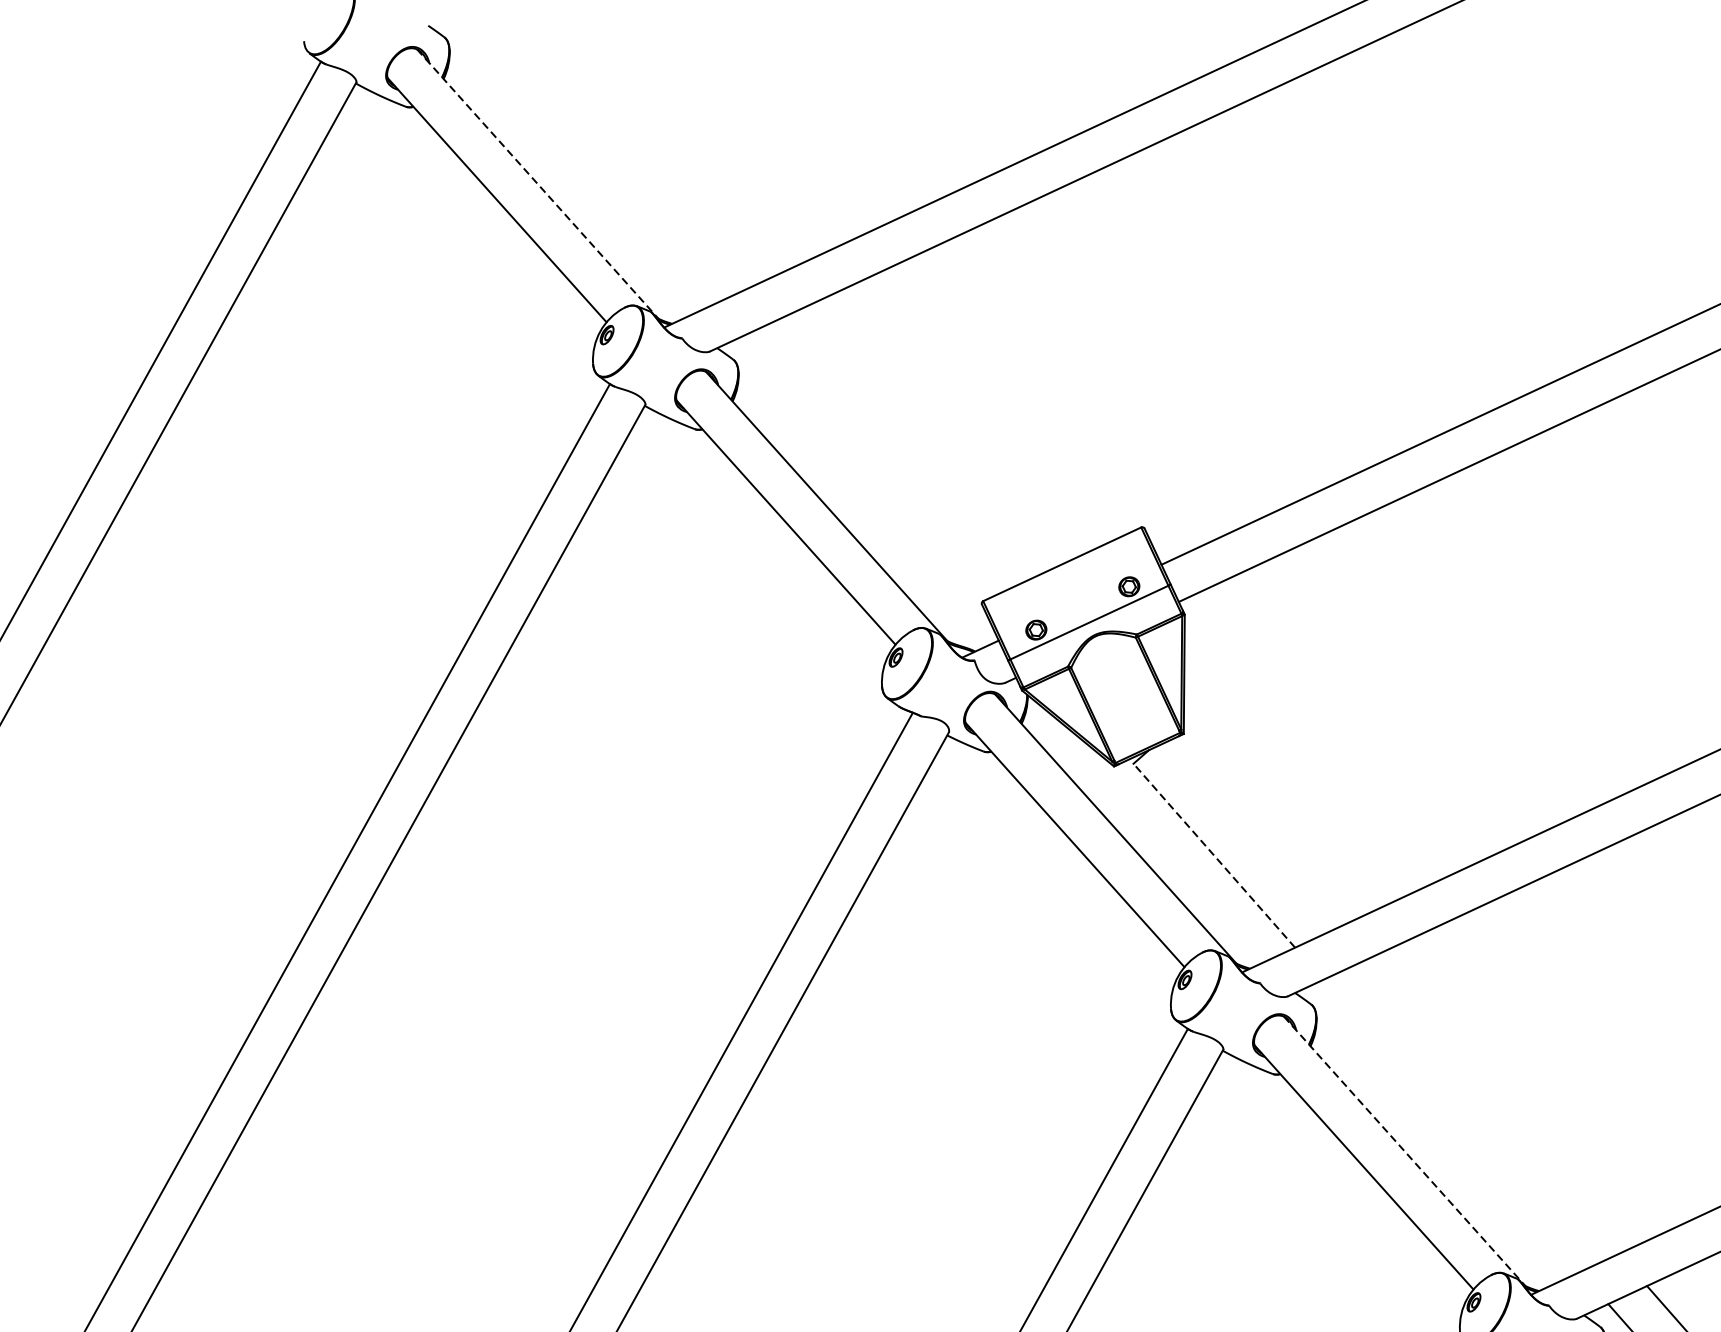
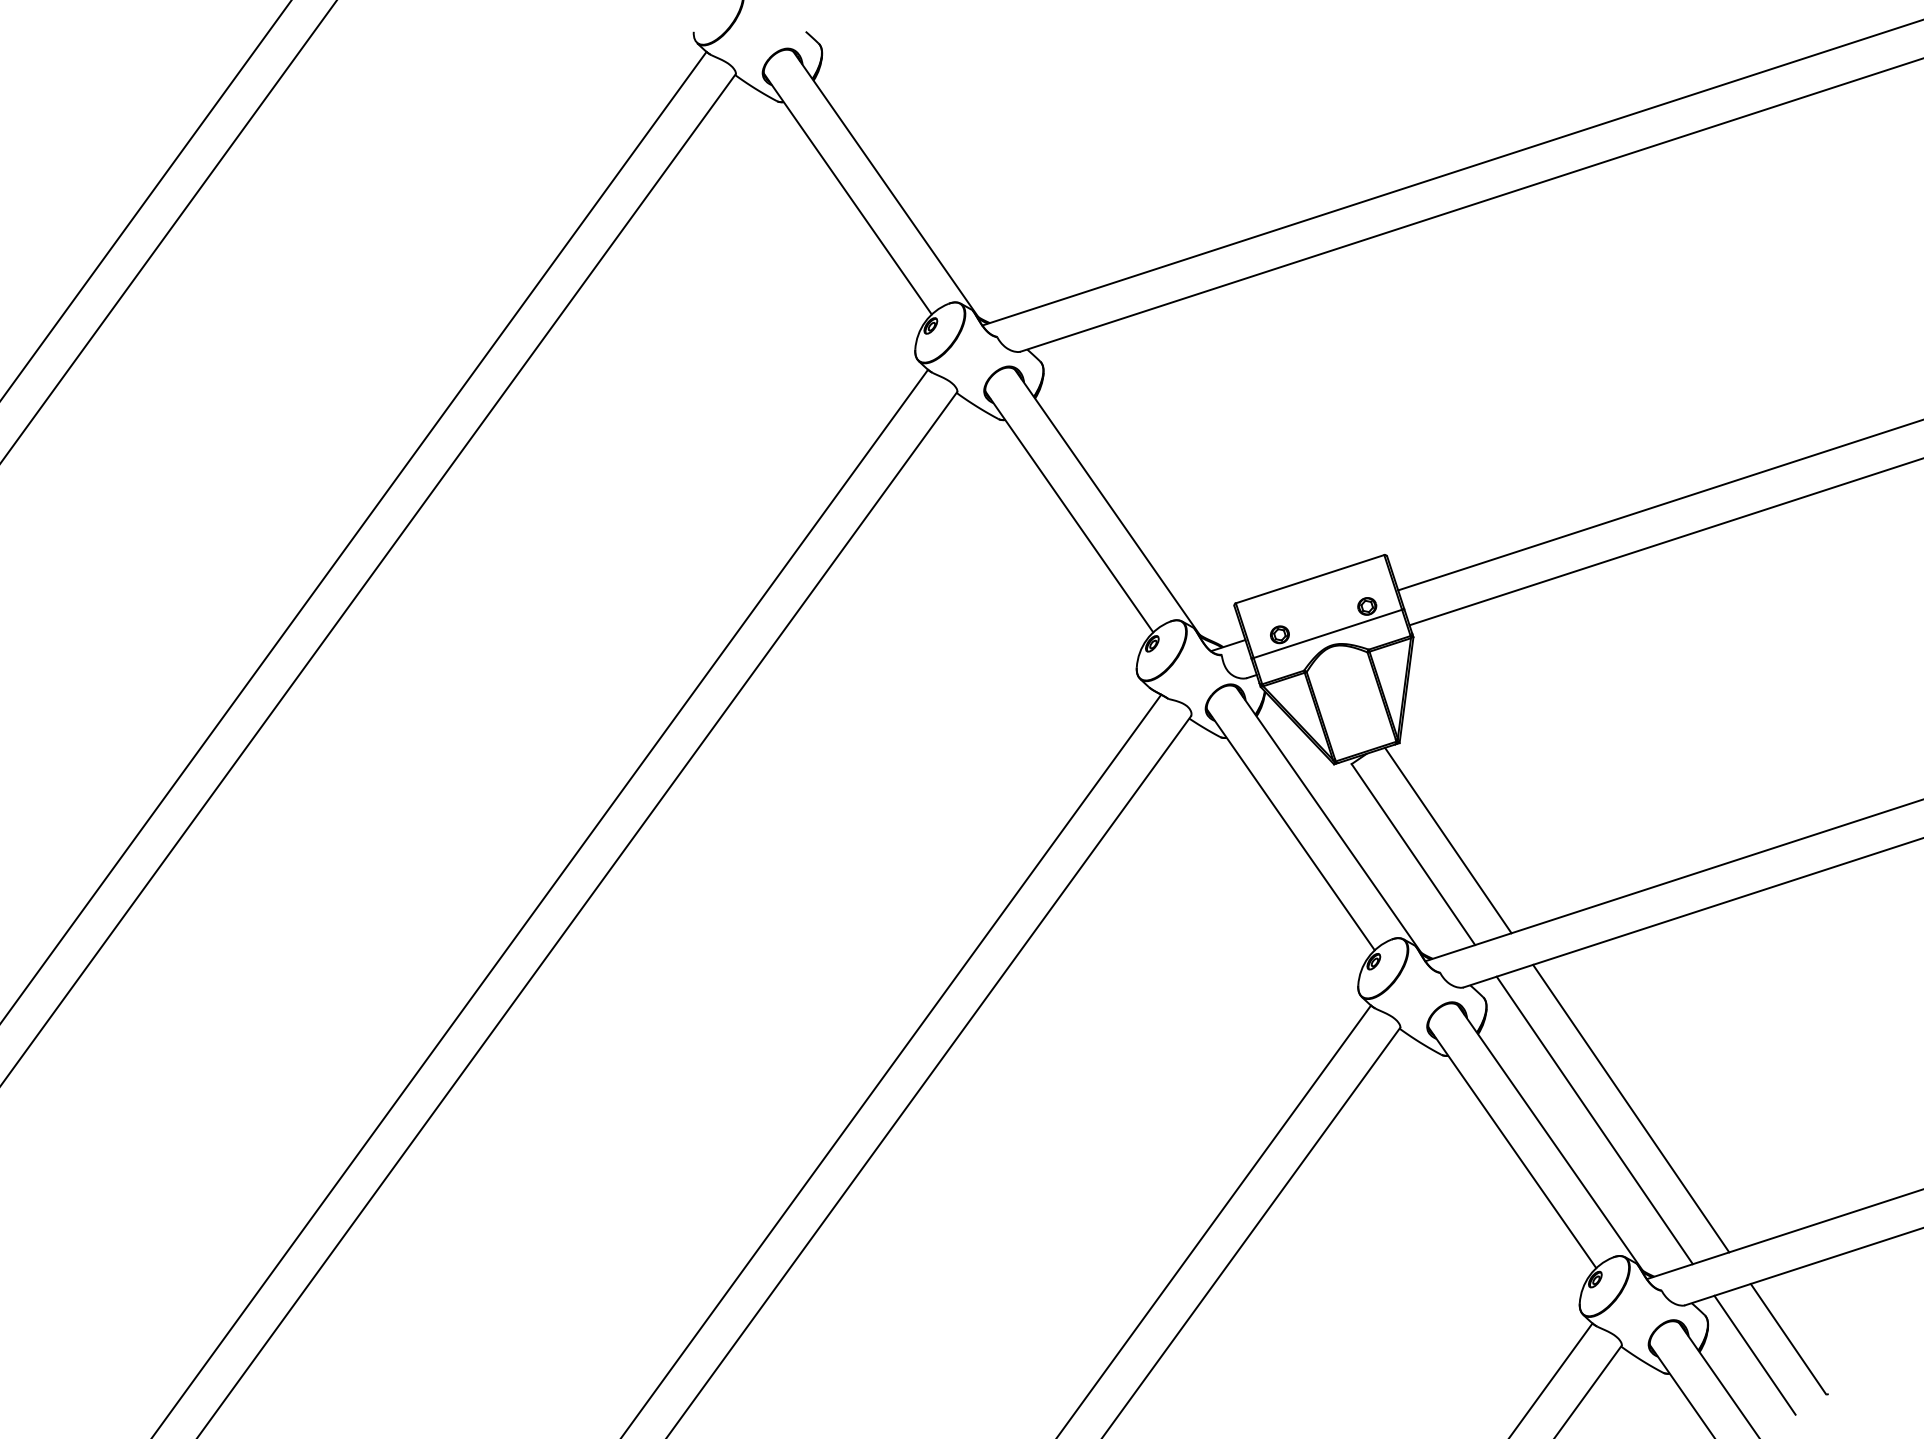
line: (537, 184) -> (885, 184), dashed -> solid
line: (1251, 835) -> (1448, 840), added
line: (1214, 855) -> (1413, 854), dashed -> solid
line: (1490, 1107) -> (1631, 1108), added
line: (1451, 1126) -> (1594, 1120), added
line: (1404, 1150) -> (1550, 1137), dashed -> solid

